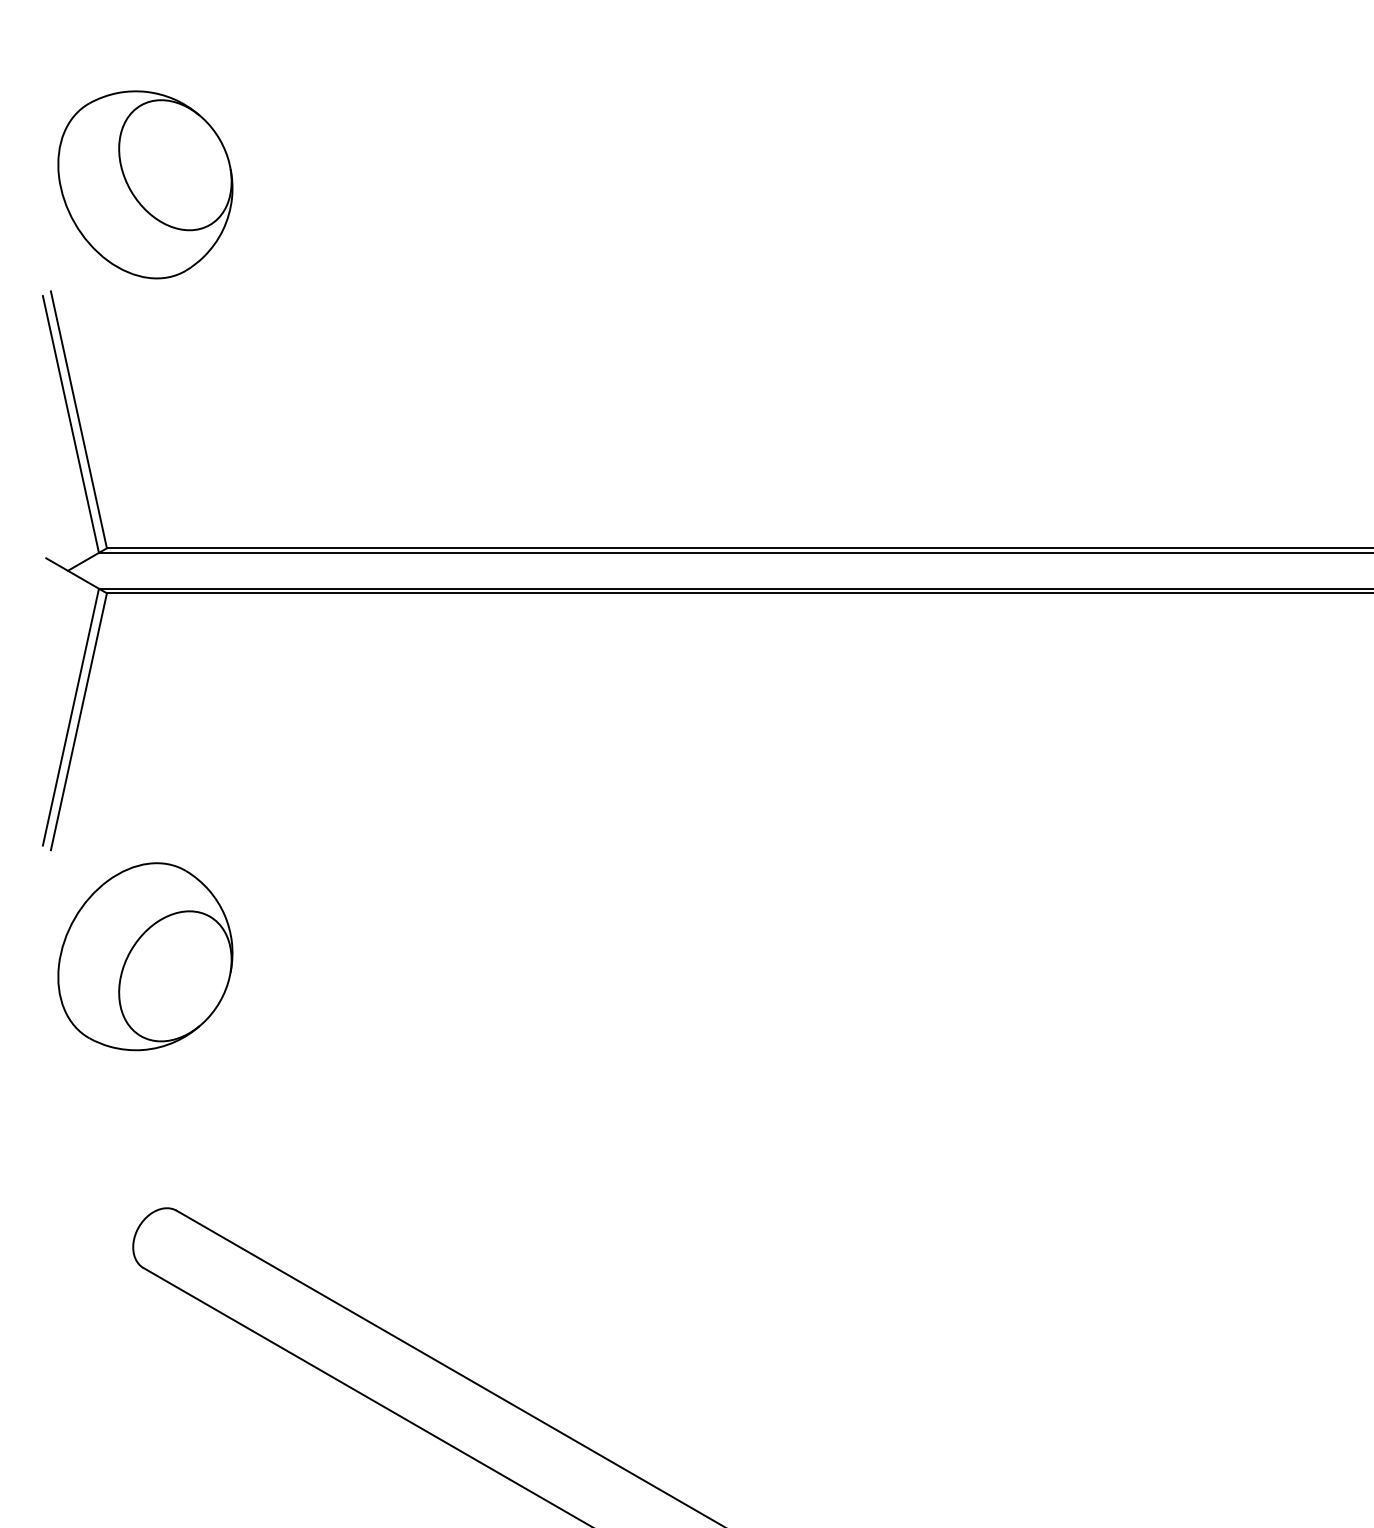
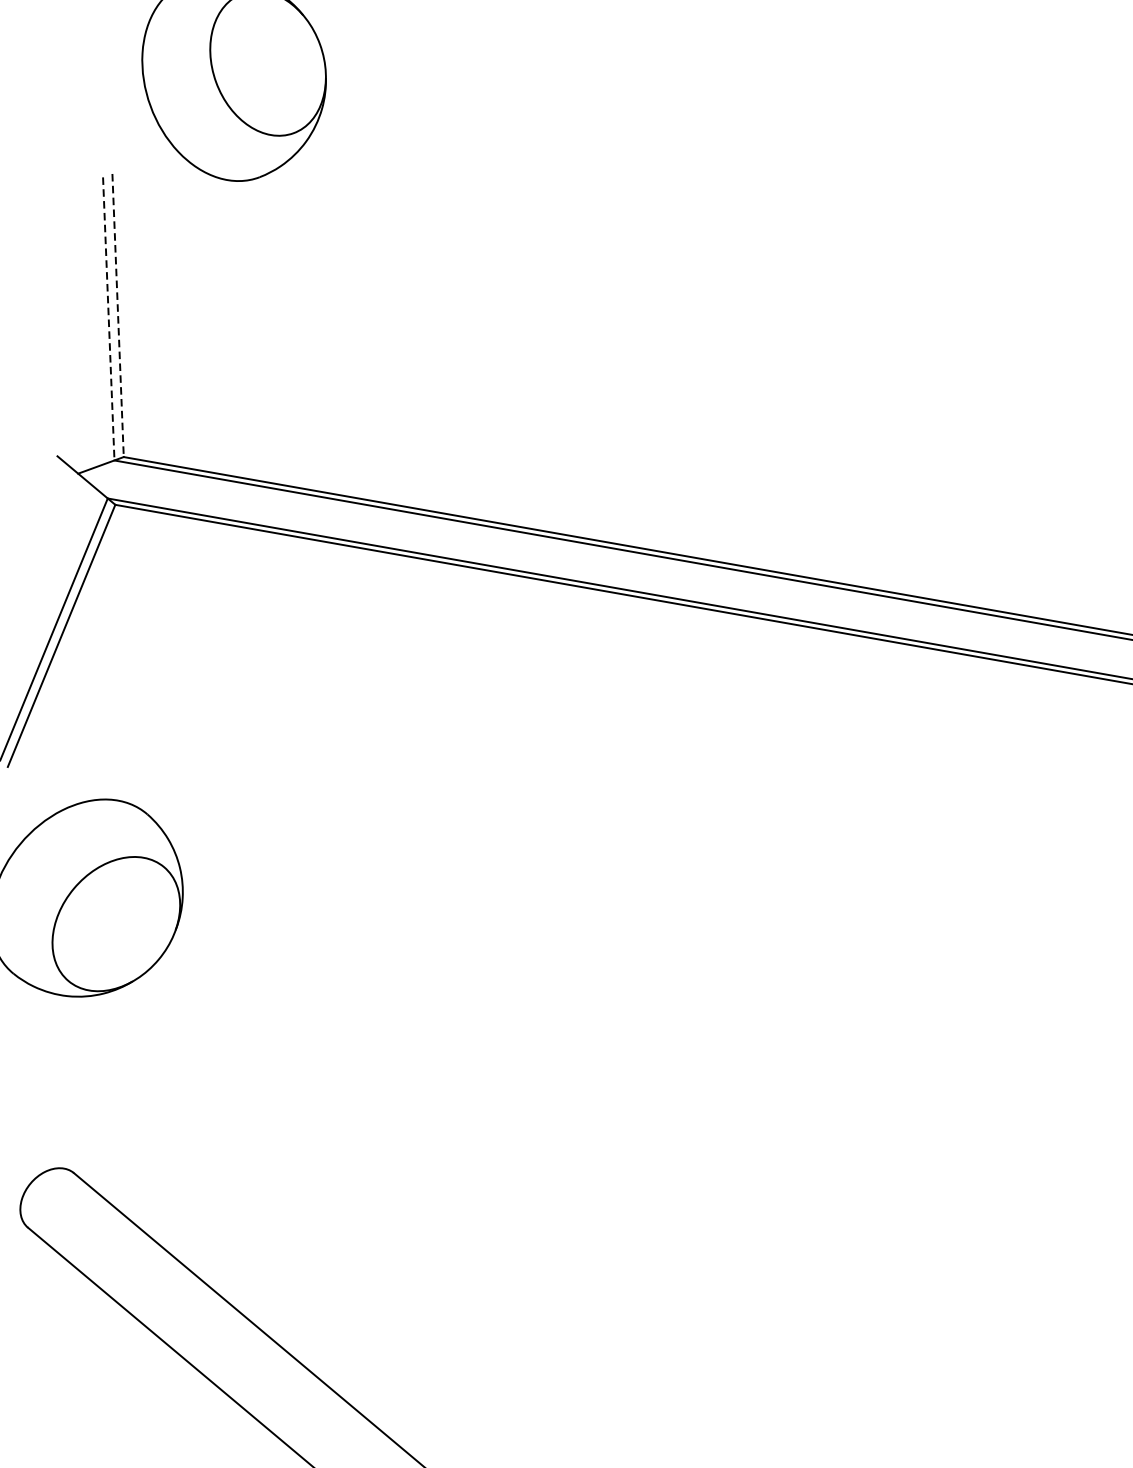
line: (79, 420) -> (118, 316), solid -> dashed
line: (71, 424) -> (109, 319), solid -> dashed

